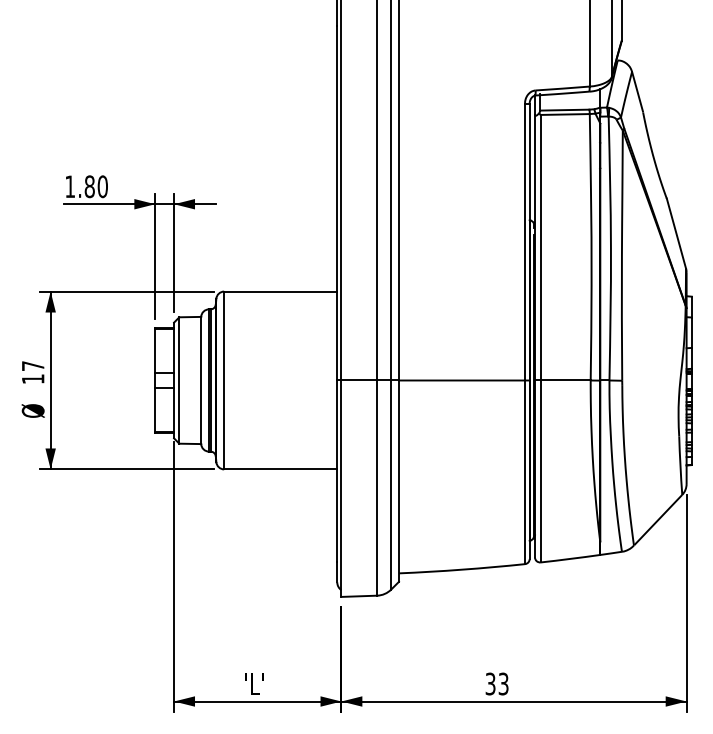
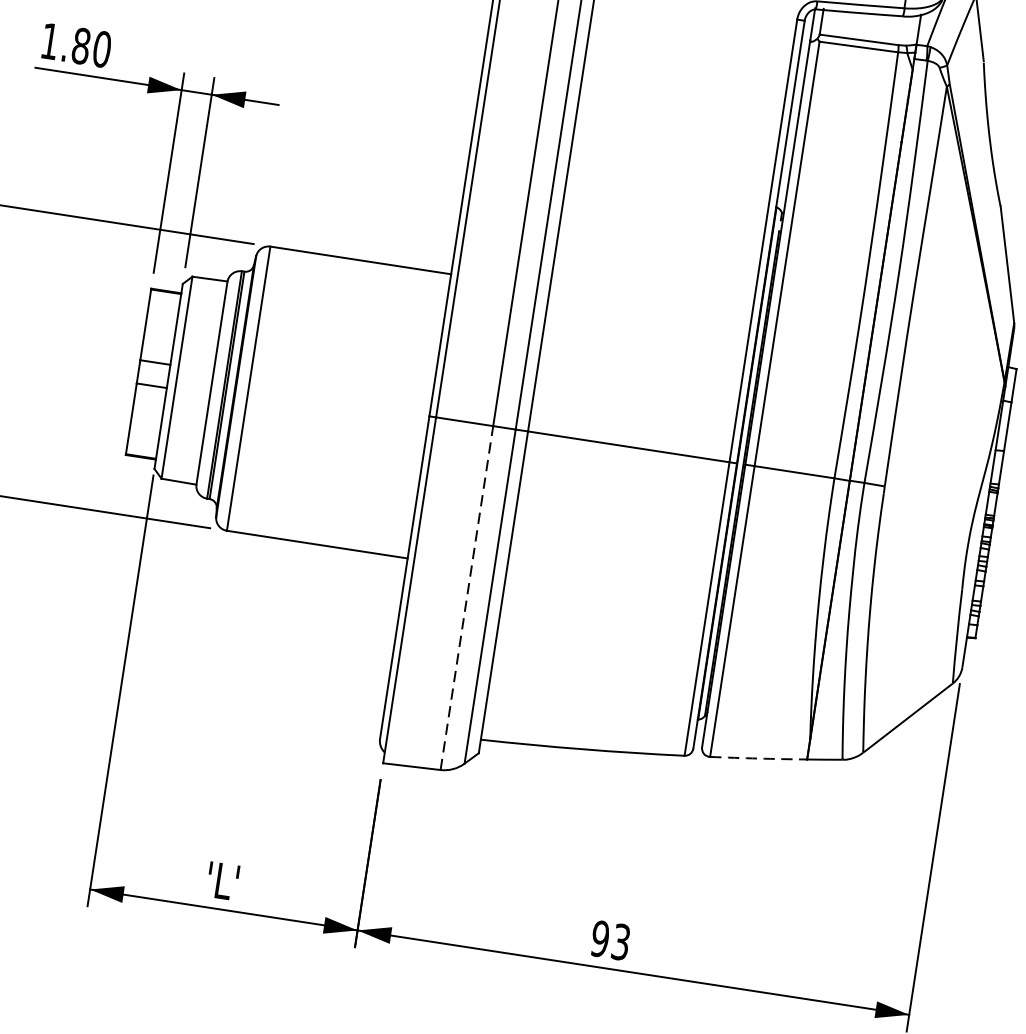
line: (377, 488) -> (467, 598), solid -> dashed
arc: (570, 558) -> (758, 757), solid -> dashed
text: (490, 683) -> (600, 938), 33 -> 93

